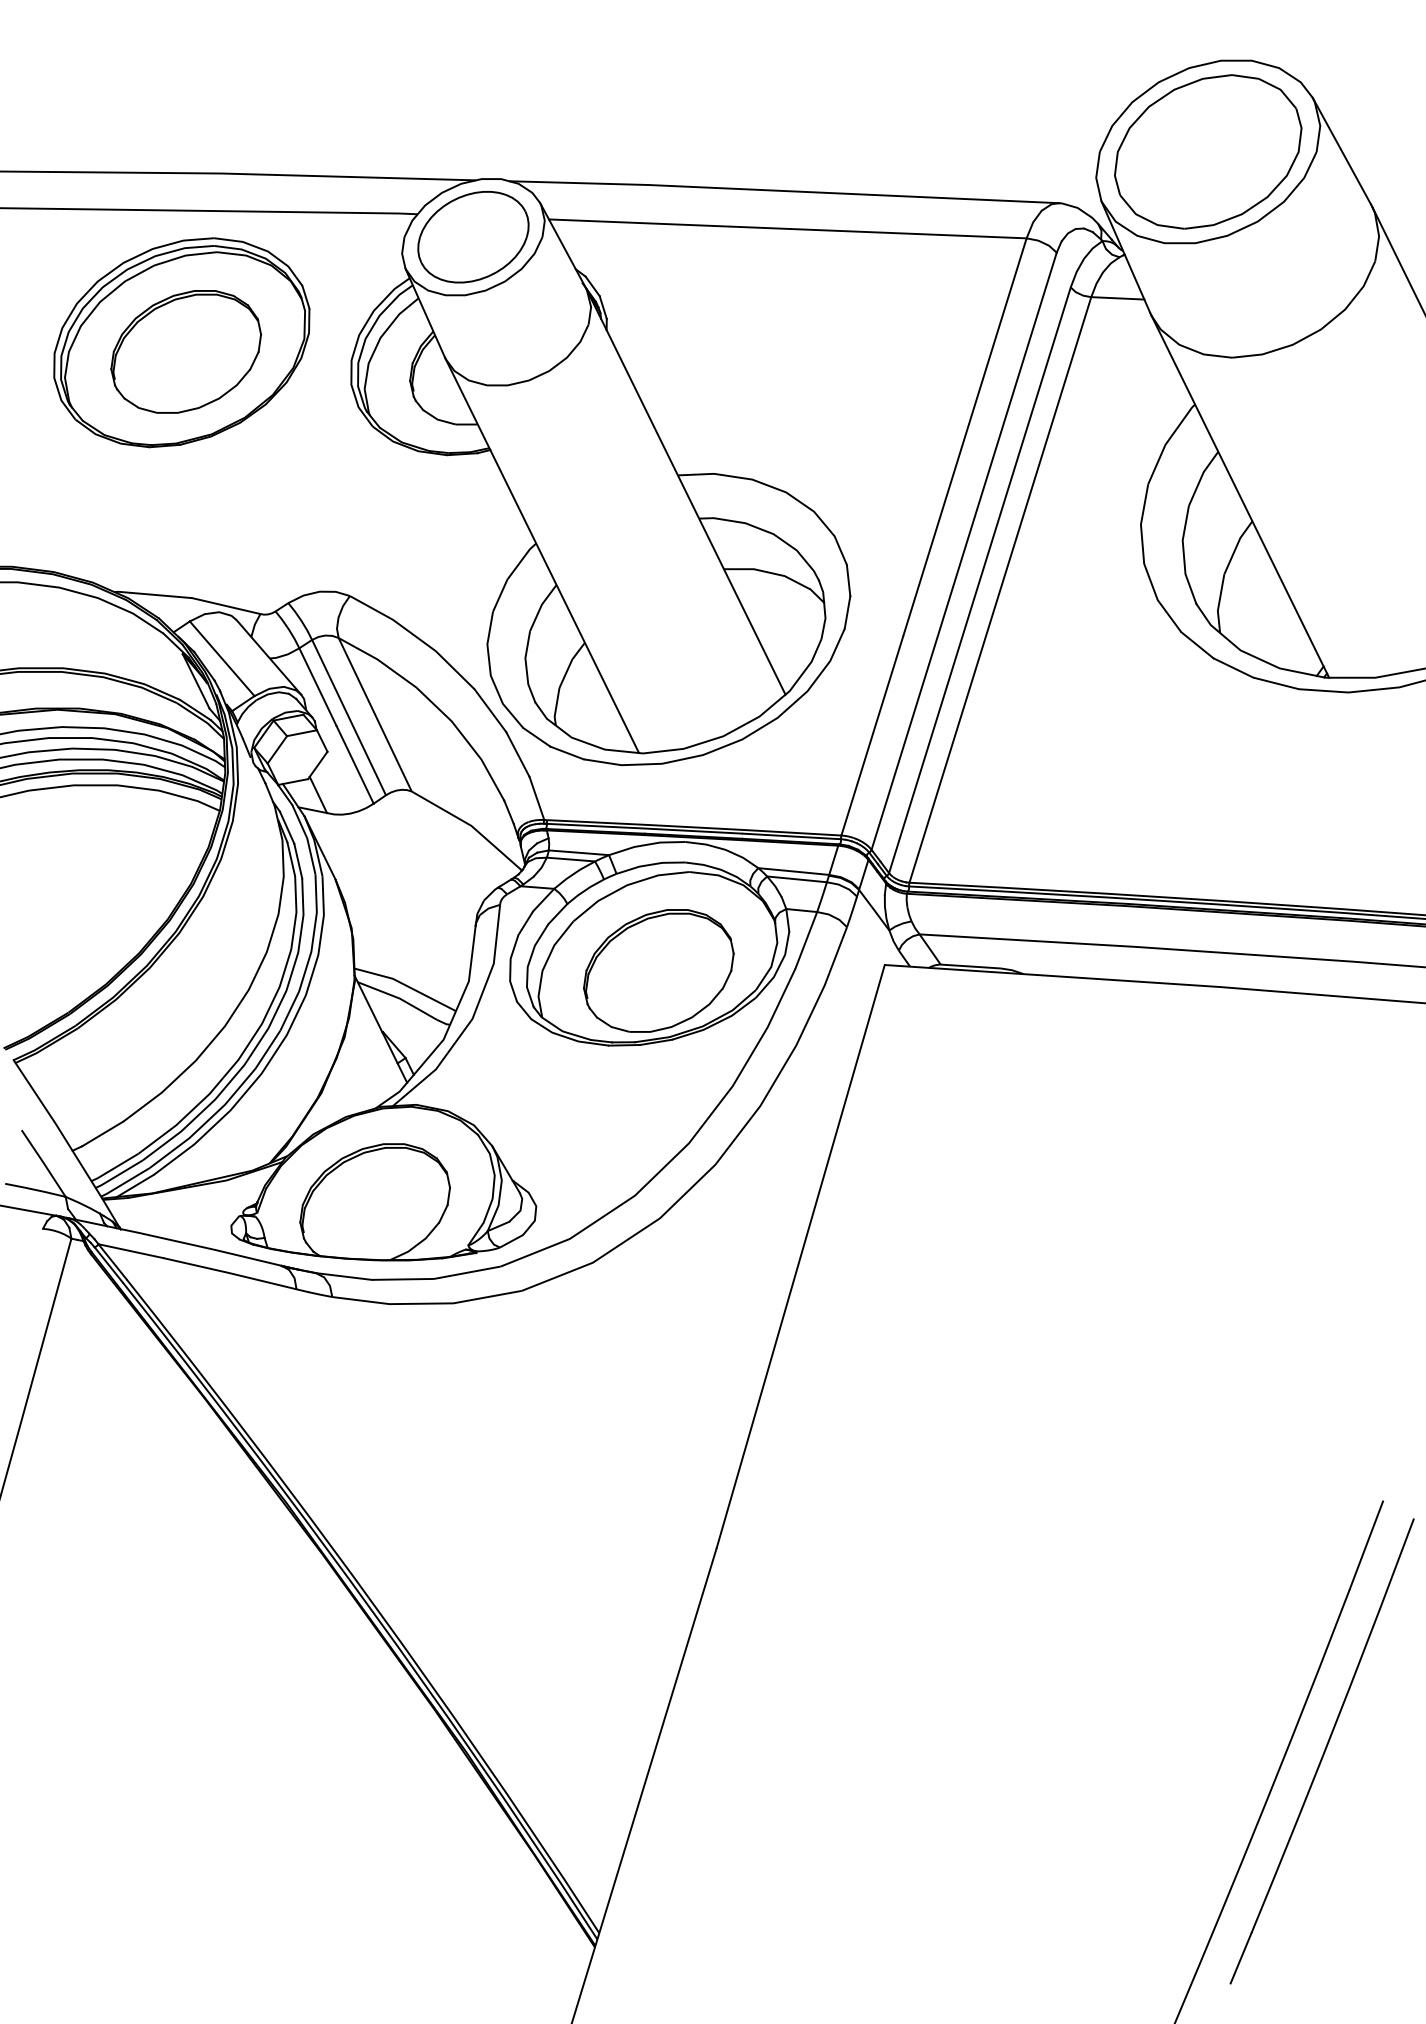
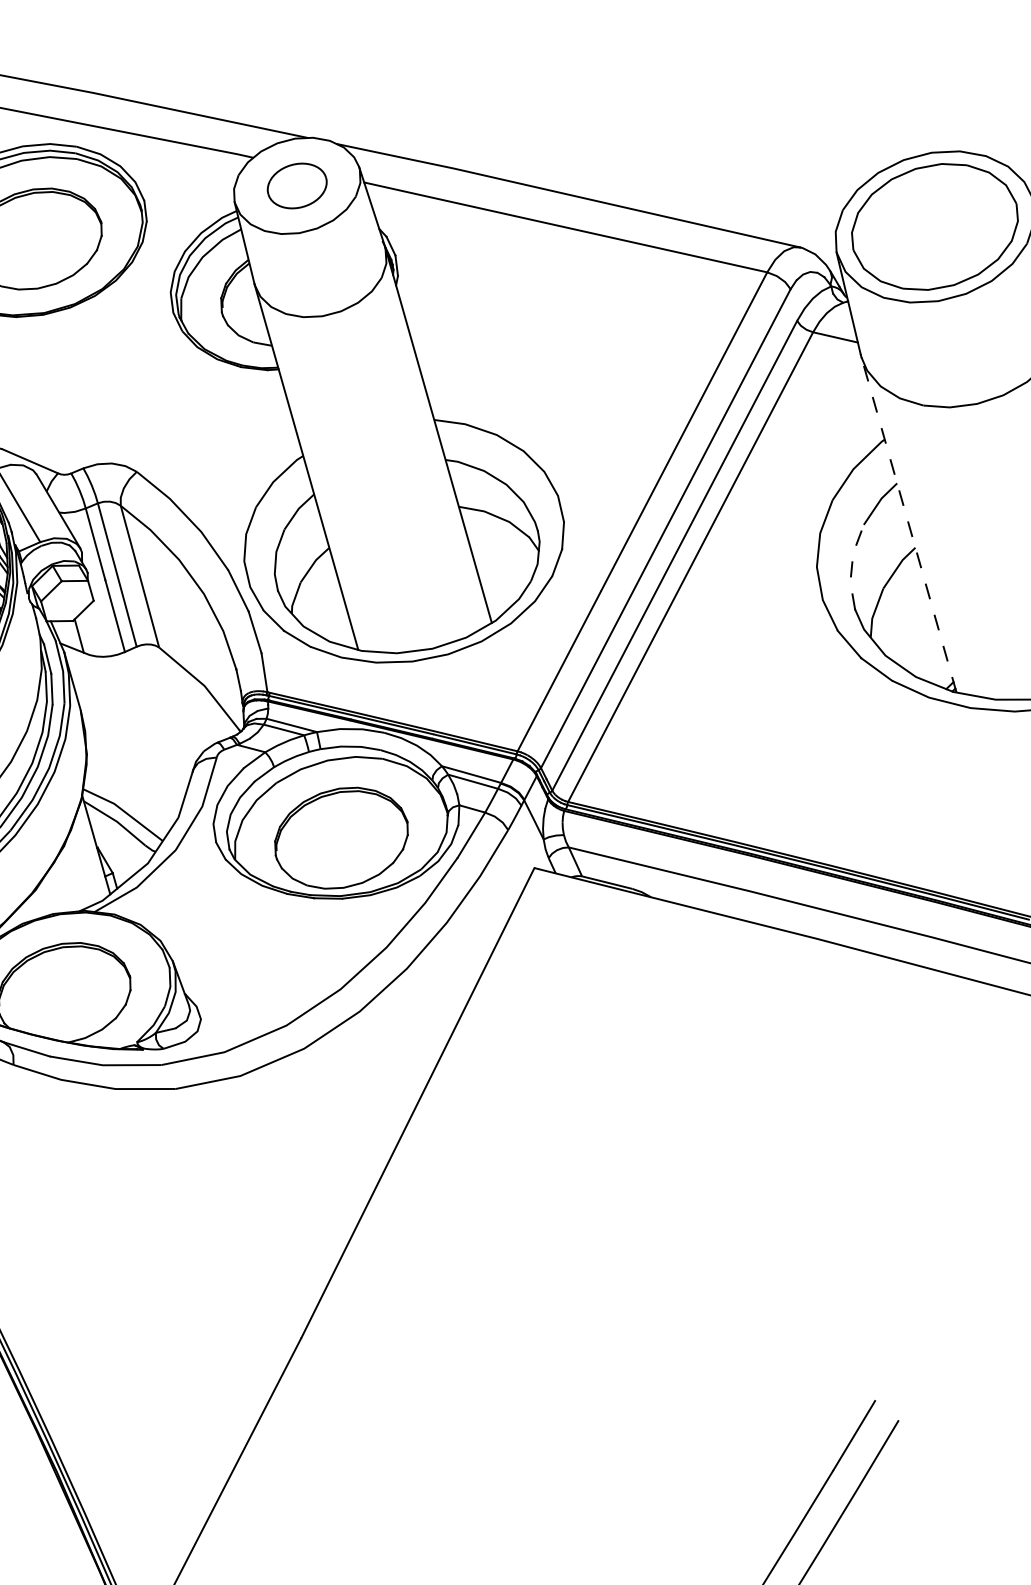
part: (473, 237) -> (297, 186), size x0.6
line: (1240, 496) -> (909, 524), solid -> dashed
line: (1183, 555) -> (851, 566), solid -> dashed

